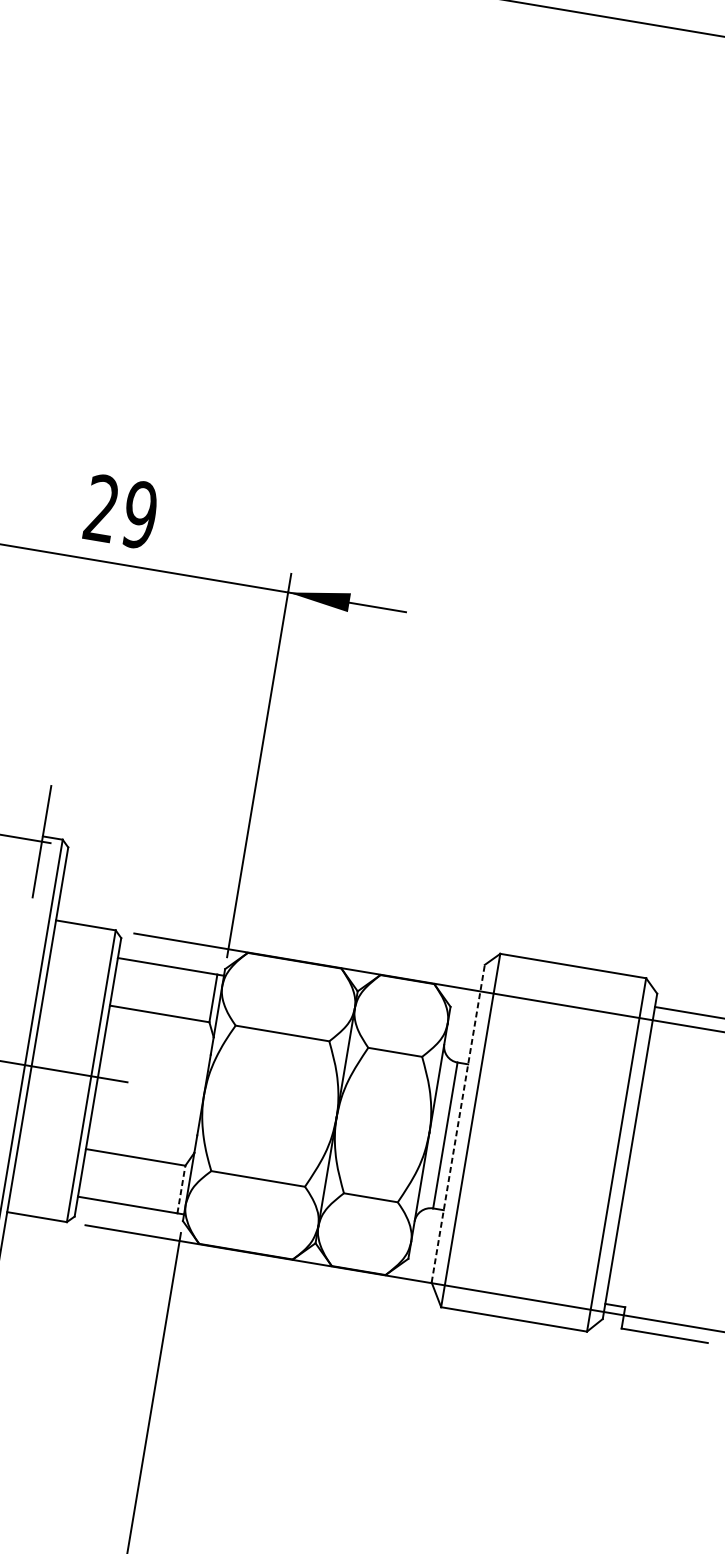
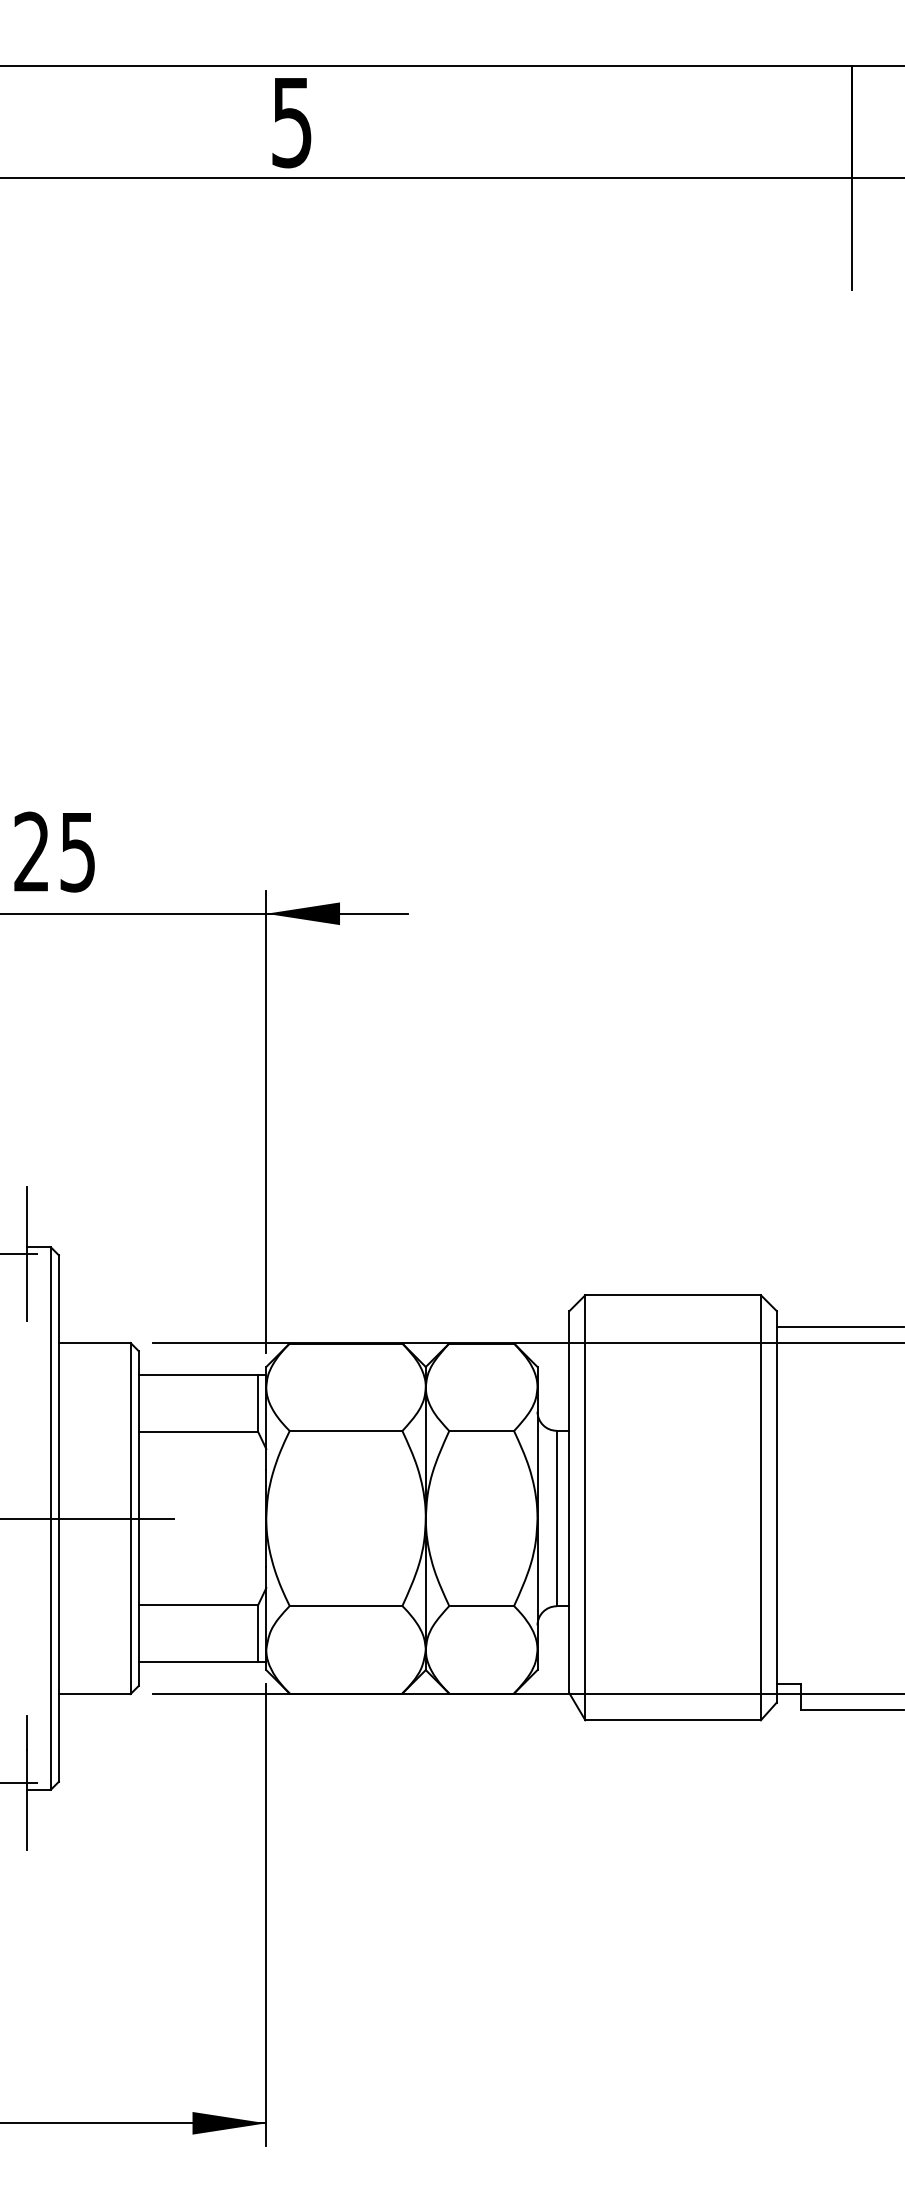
text: (139, 514) -> (77, 851), 29 -> 25
line: (458, 1123) -> (569, 1501), dashed -> solid
line: (181, 1189) -> (258, 1633), dashed -> solid

